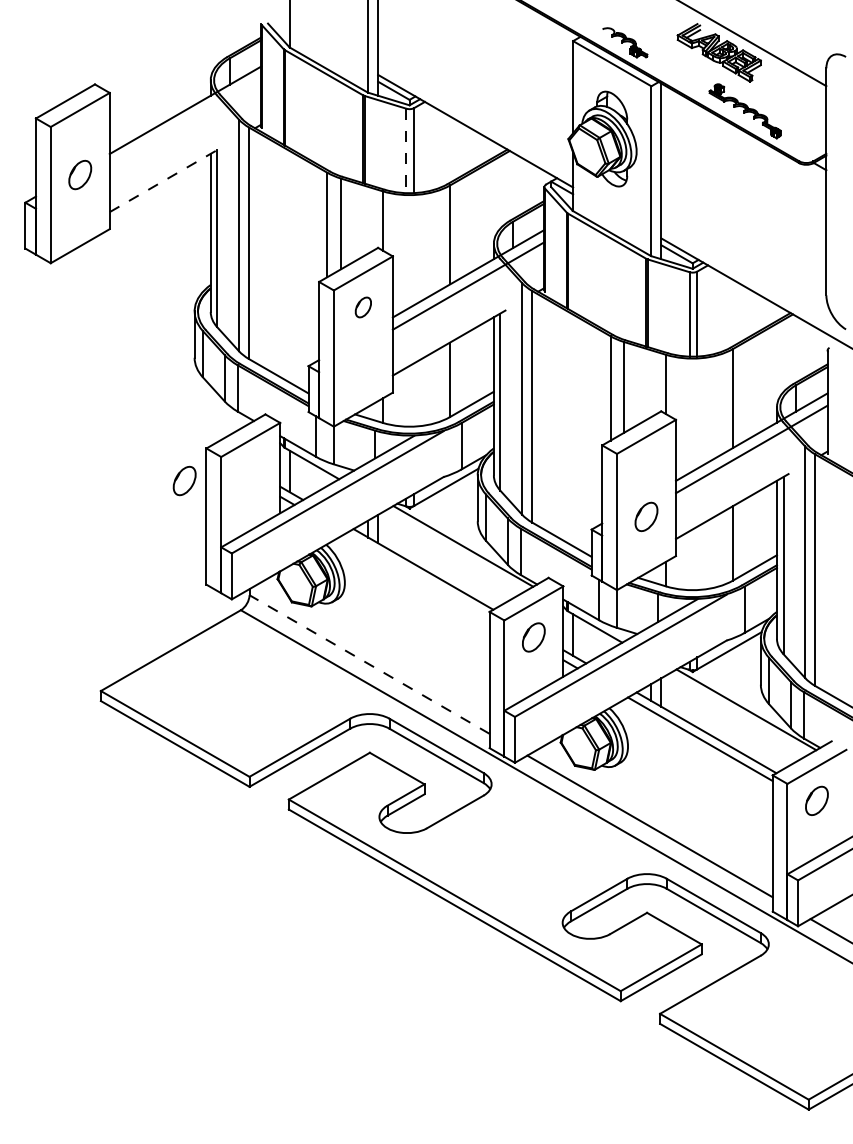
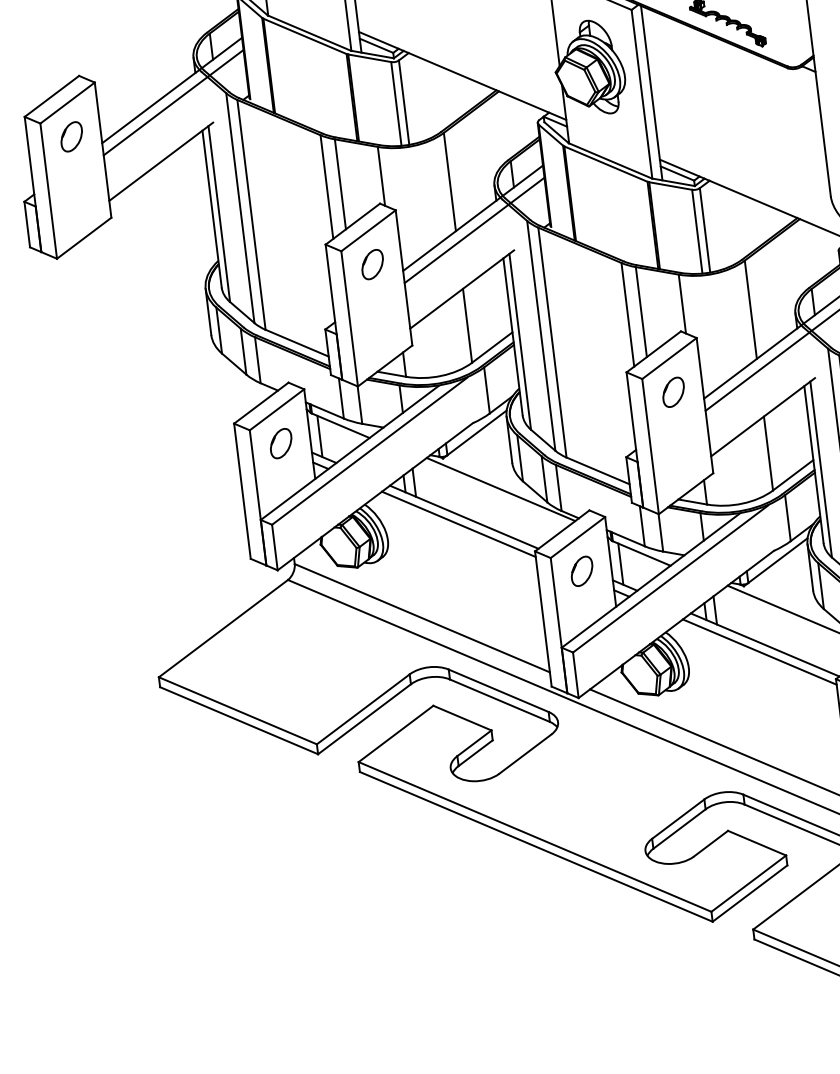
line: (185, 122) -> (173, 102), added
line: (406, 151) -> (396, 104), dashed -> solid
part: (80, 174) -> (71, 136), moved
line: (166, 179) -> (161, 161), dashed -> solid
part: (363, 307) -> (372, 264), size x1.43
part: (184, 480) -> (280, 443), moved
part: (646, 516) -> (673, 391), moved
line: (416, 575) -> (458, 524), added
line: (369, 664) -> (422, 618), dashed -> solid

